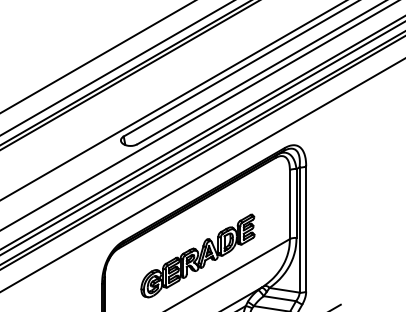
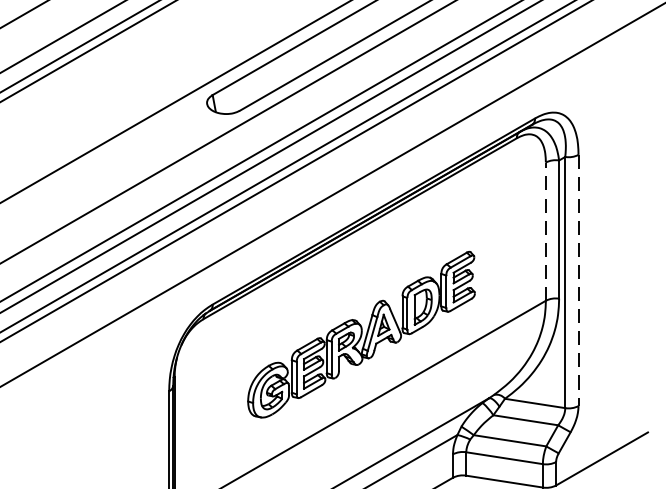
line: (289, 204) -> (545, 231), solid -> dashed
line: (306, 228) -> (579, 279), solid -> dashed

